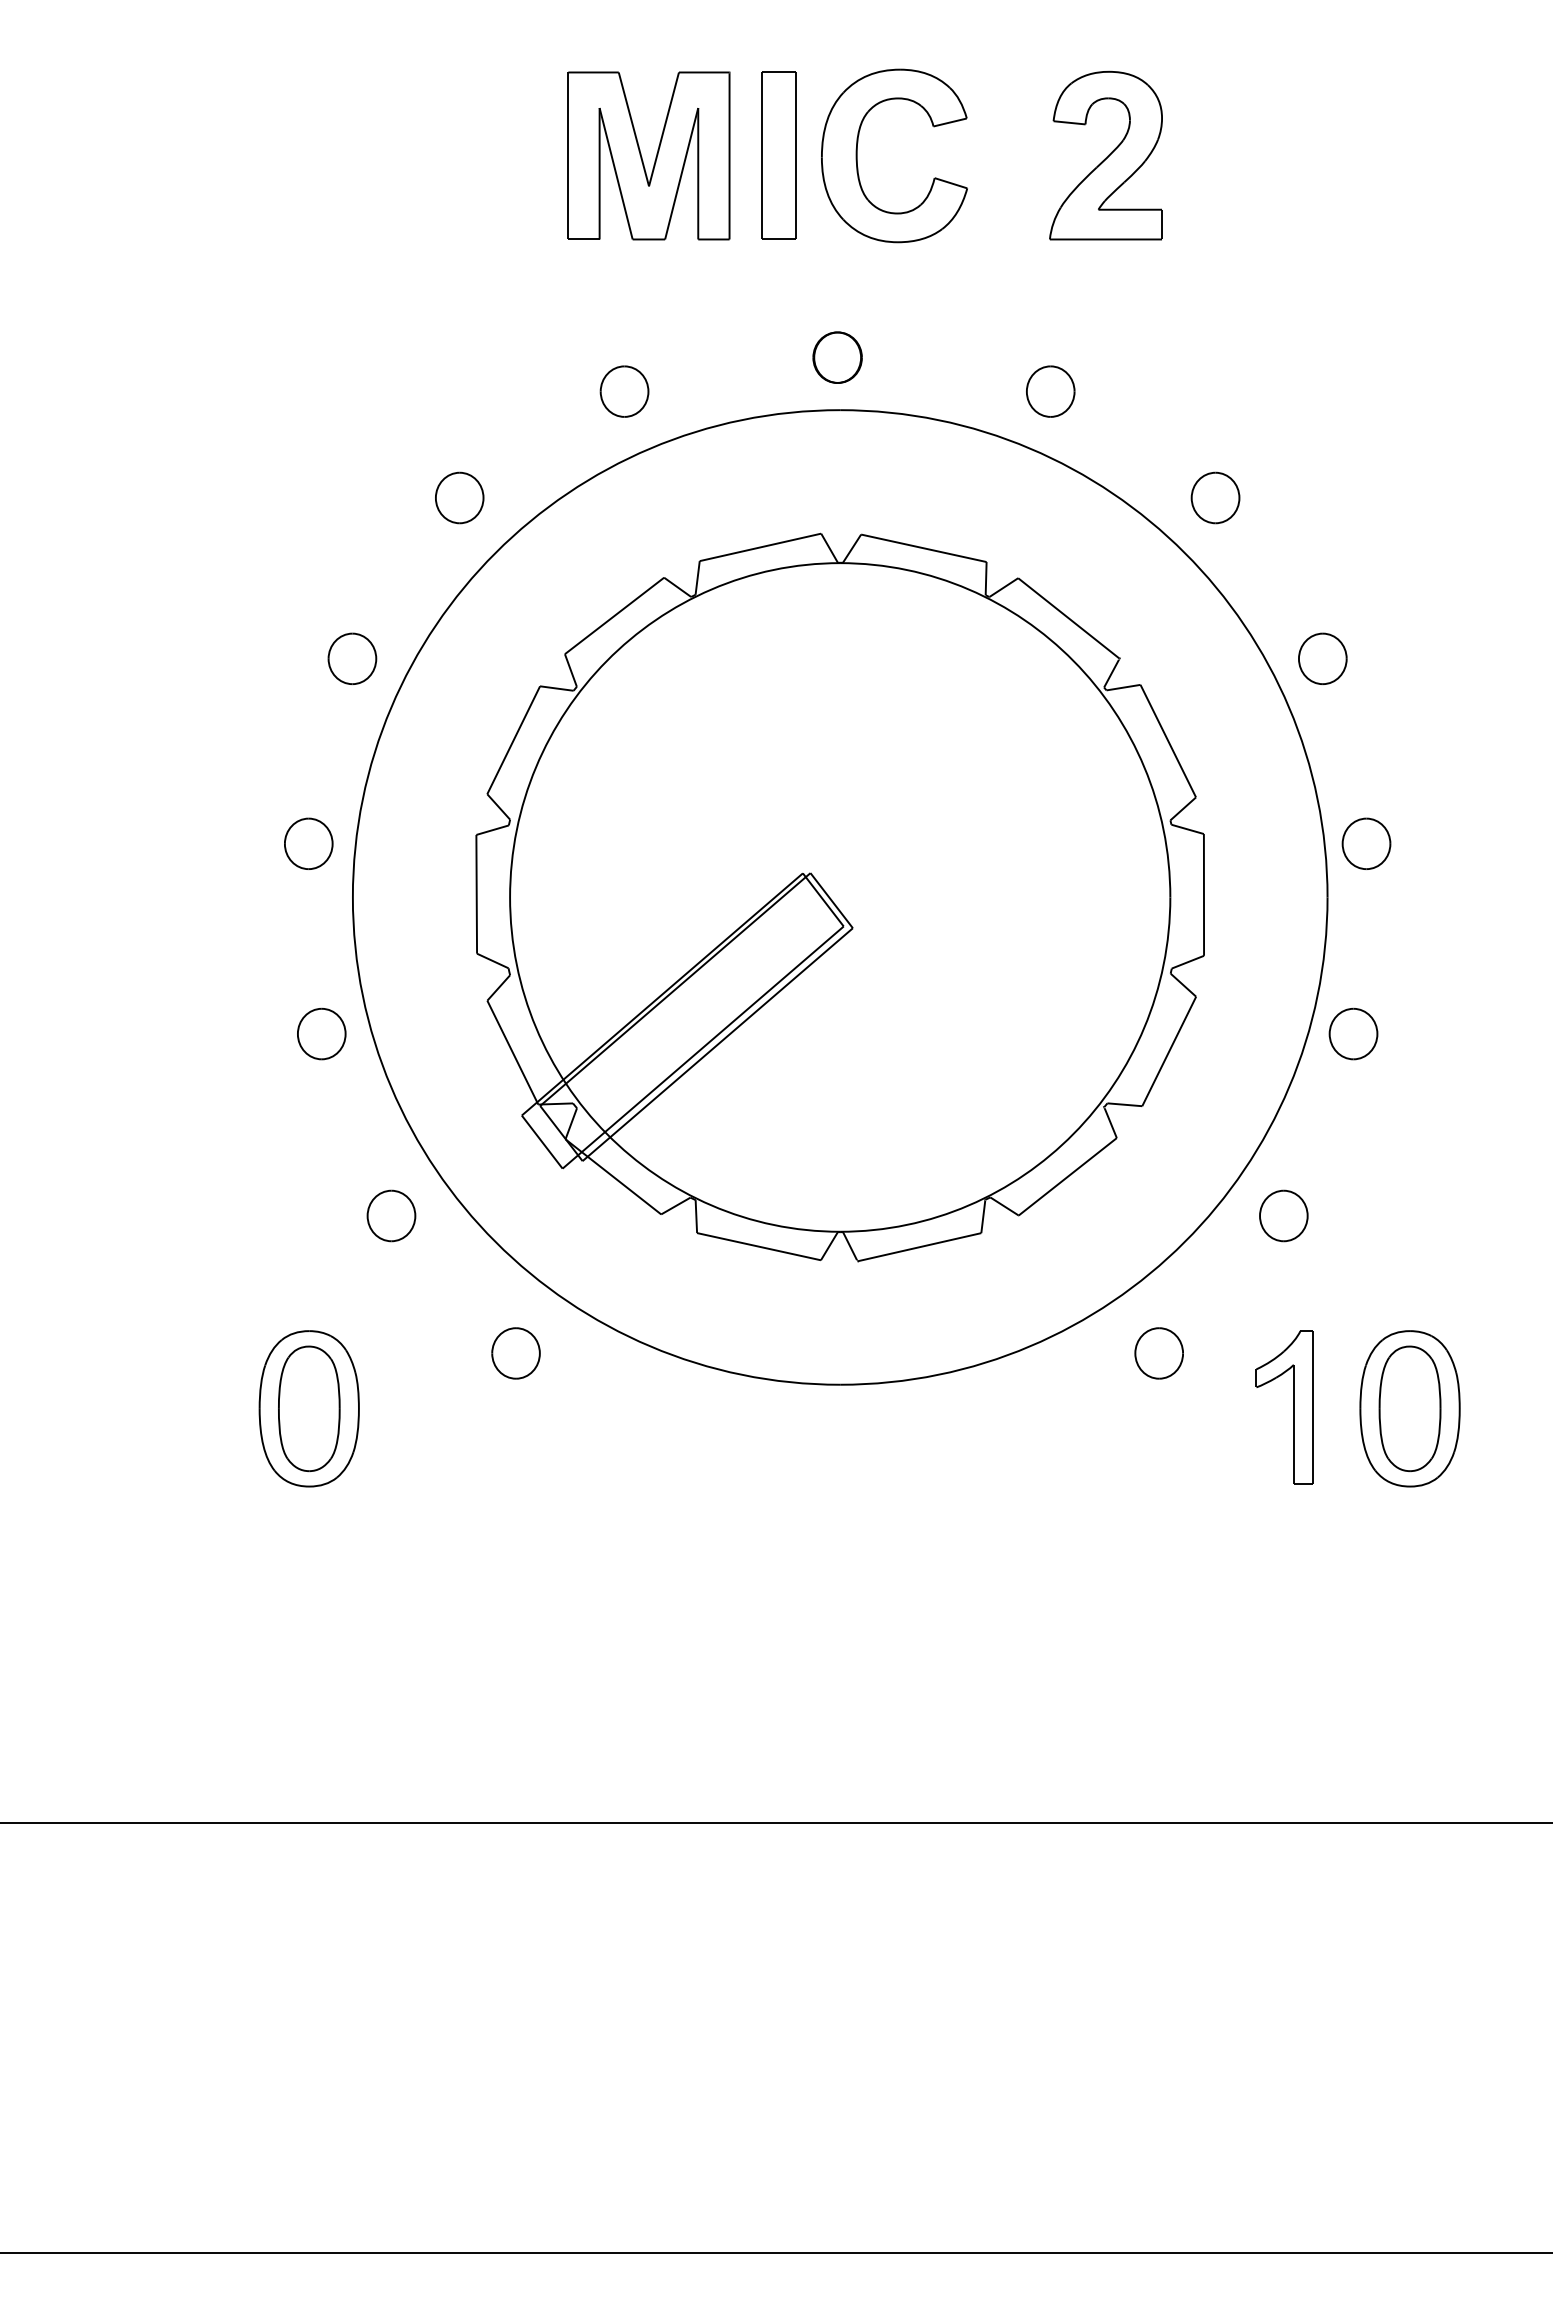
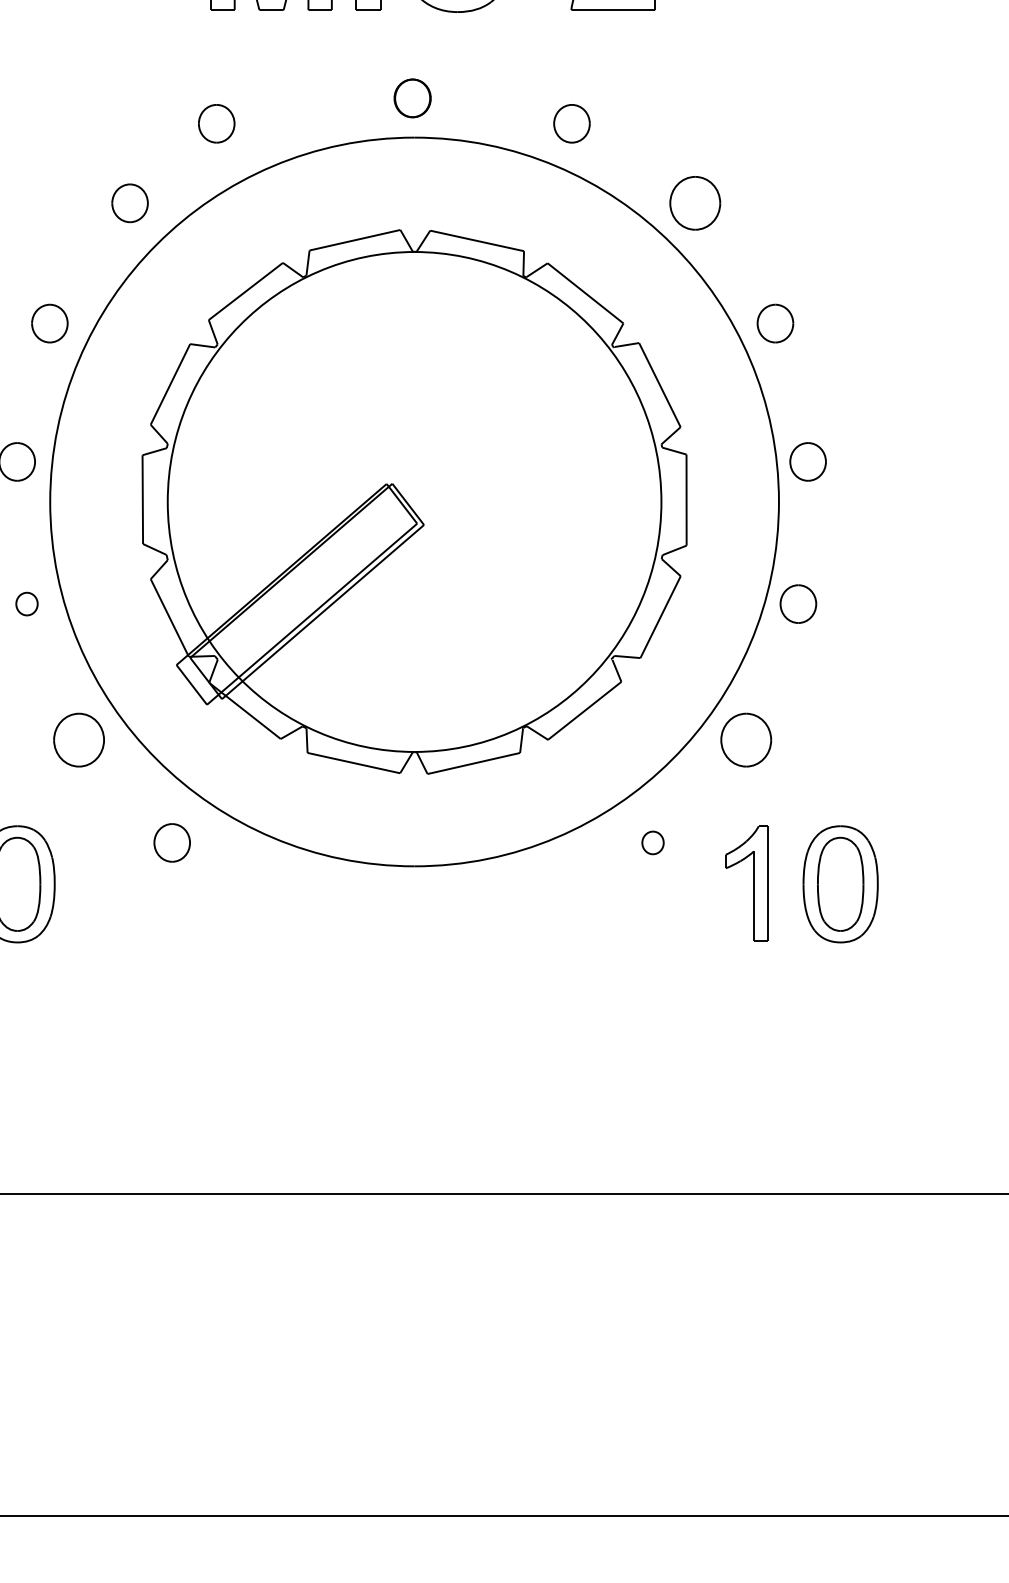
part: (624, 391) -> (216, 123), moved
part: (1215, 497) -> (695, 202), size x1.4
part: (321, 1033) -> (26, 603), size x0.6
part: (391, 1215) -> (79, 739), size x1.4
part: (1283, 1215) -> (746, 739), size x1.4
part: (1158, 1353) -> (652, 842), size x0.6

